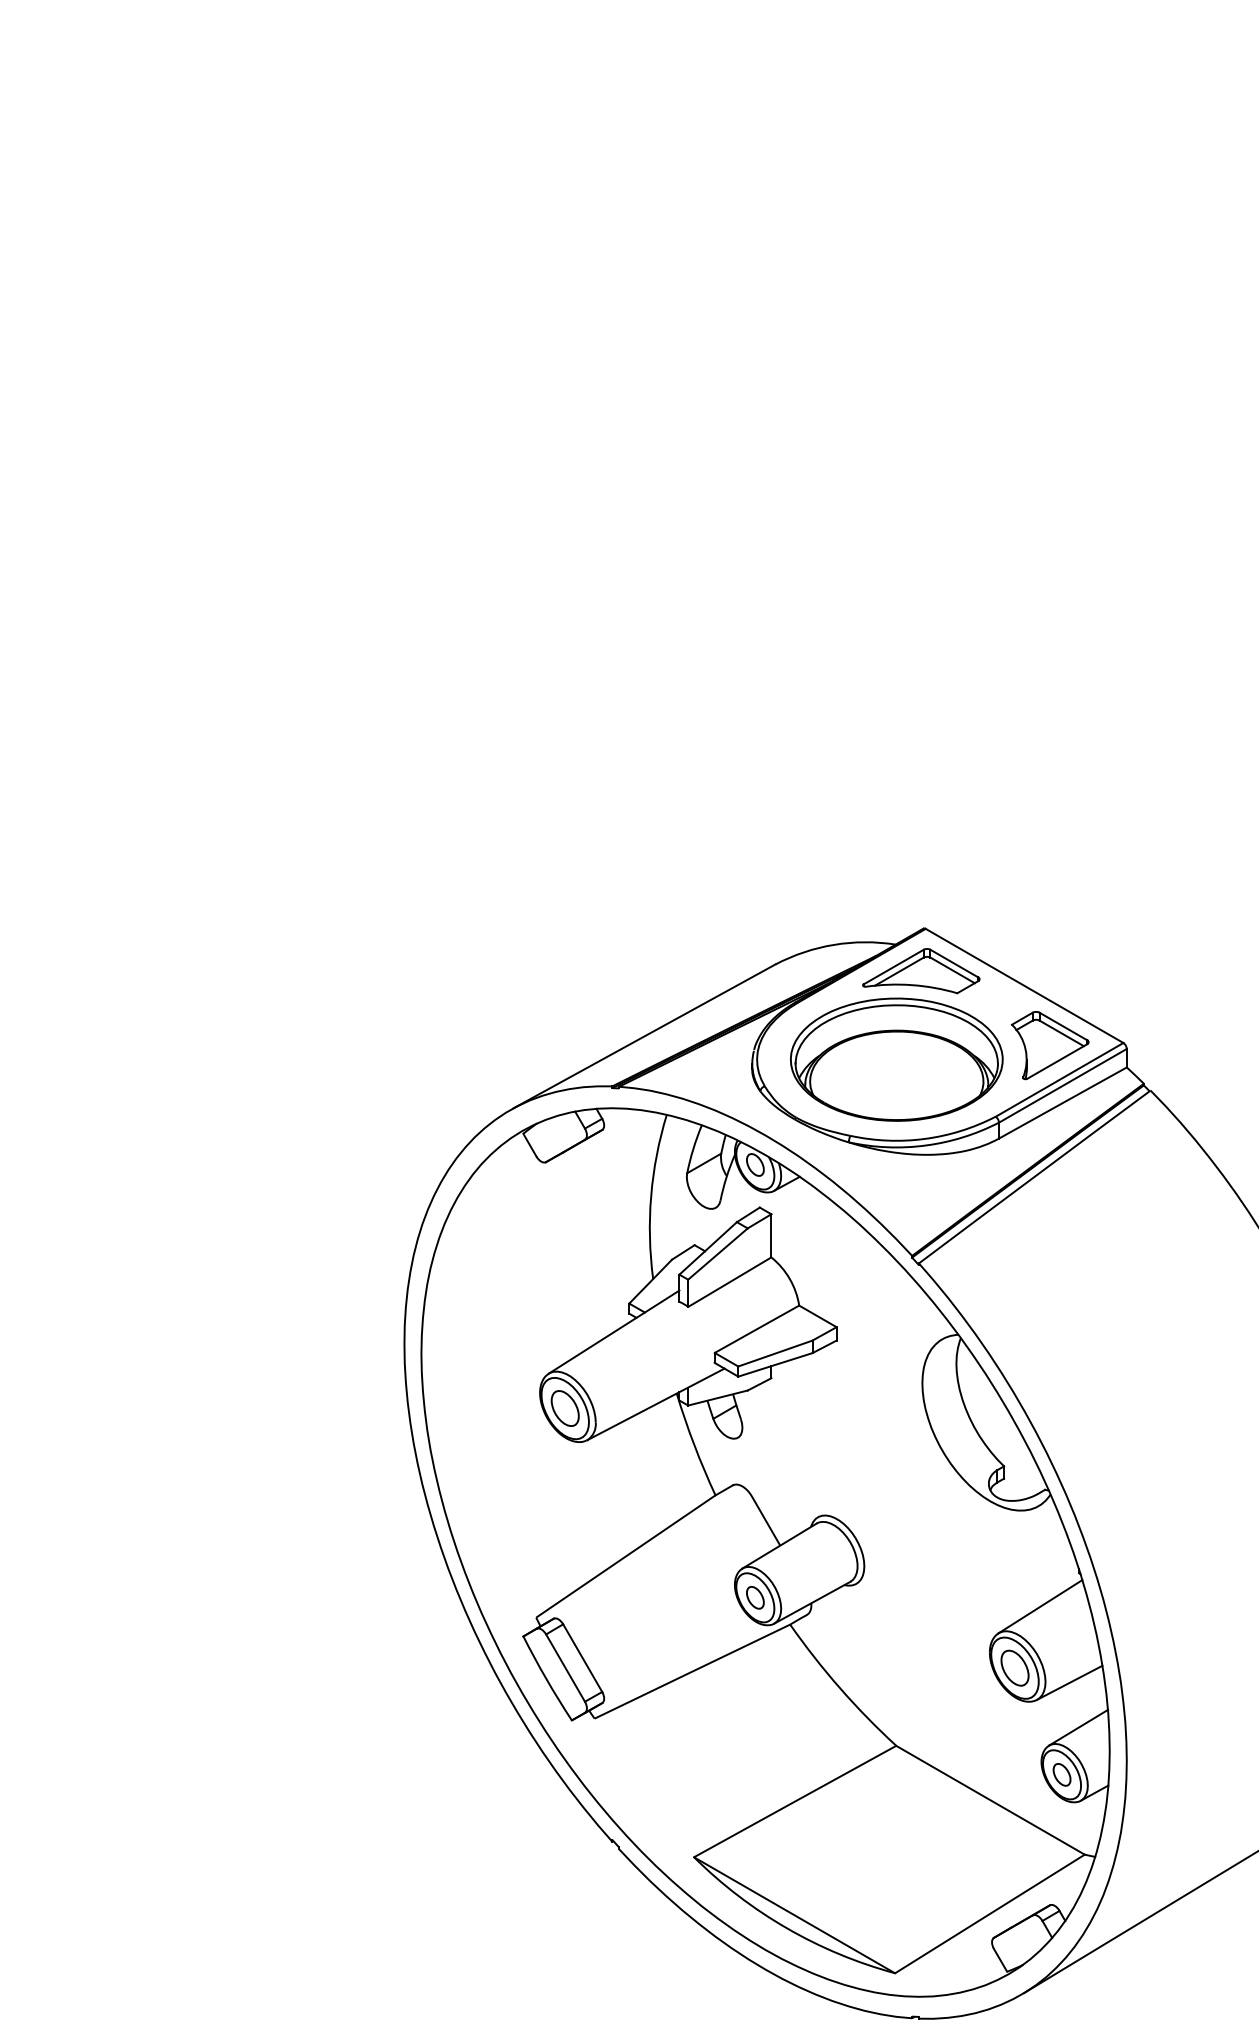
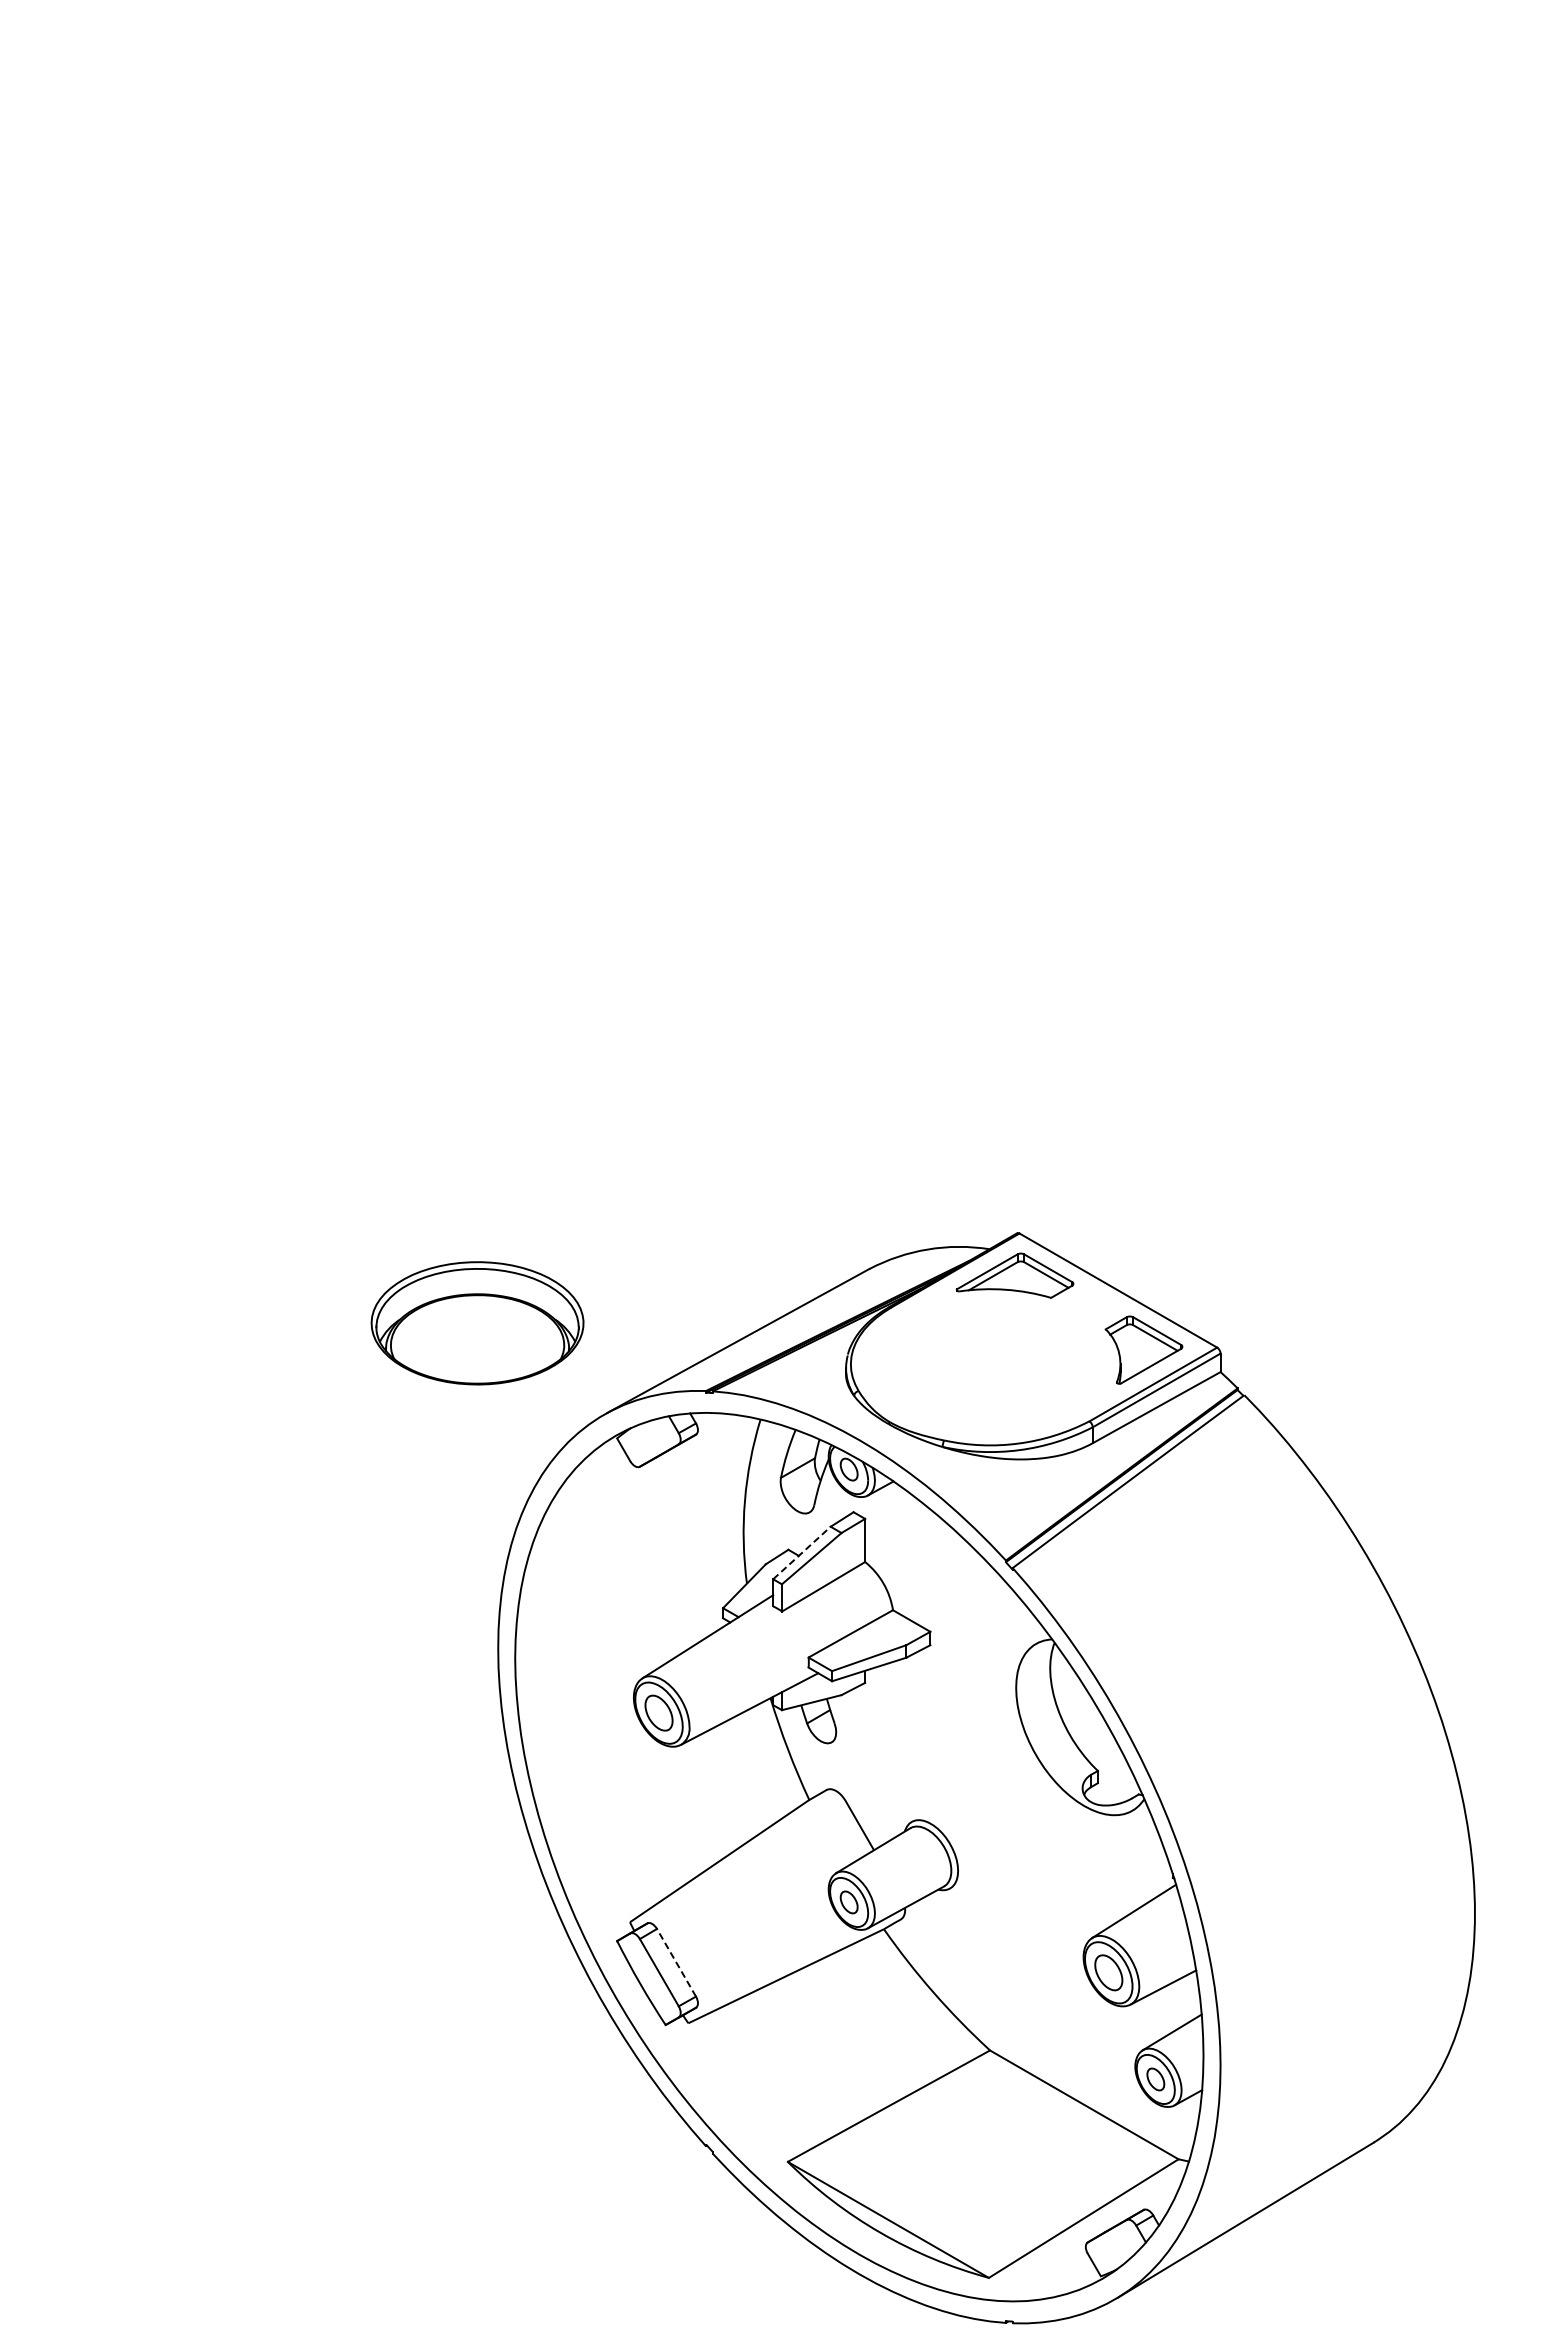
part: (896, 1059) -> (477, 1323), moved
line: (707, 1248) -> (801, 1553), solid -> dashed
line: (582, 1657) -> (676, 1962), solid -> dashed

